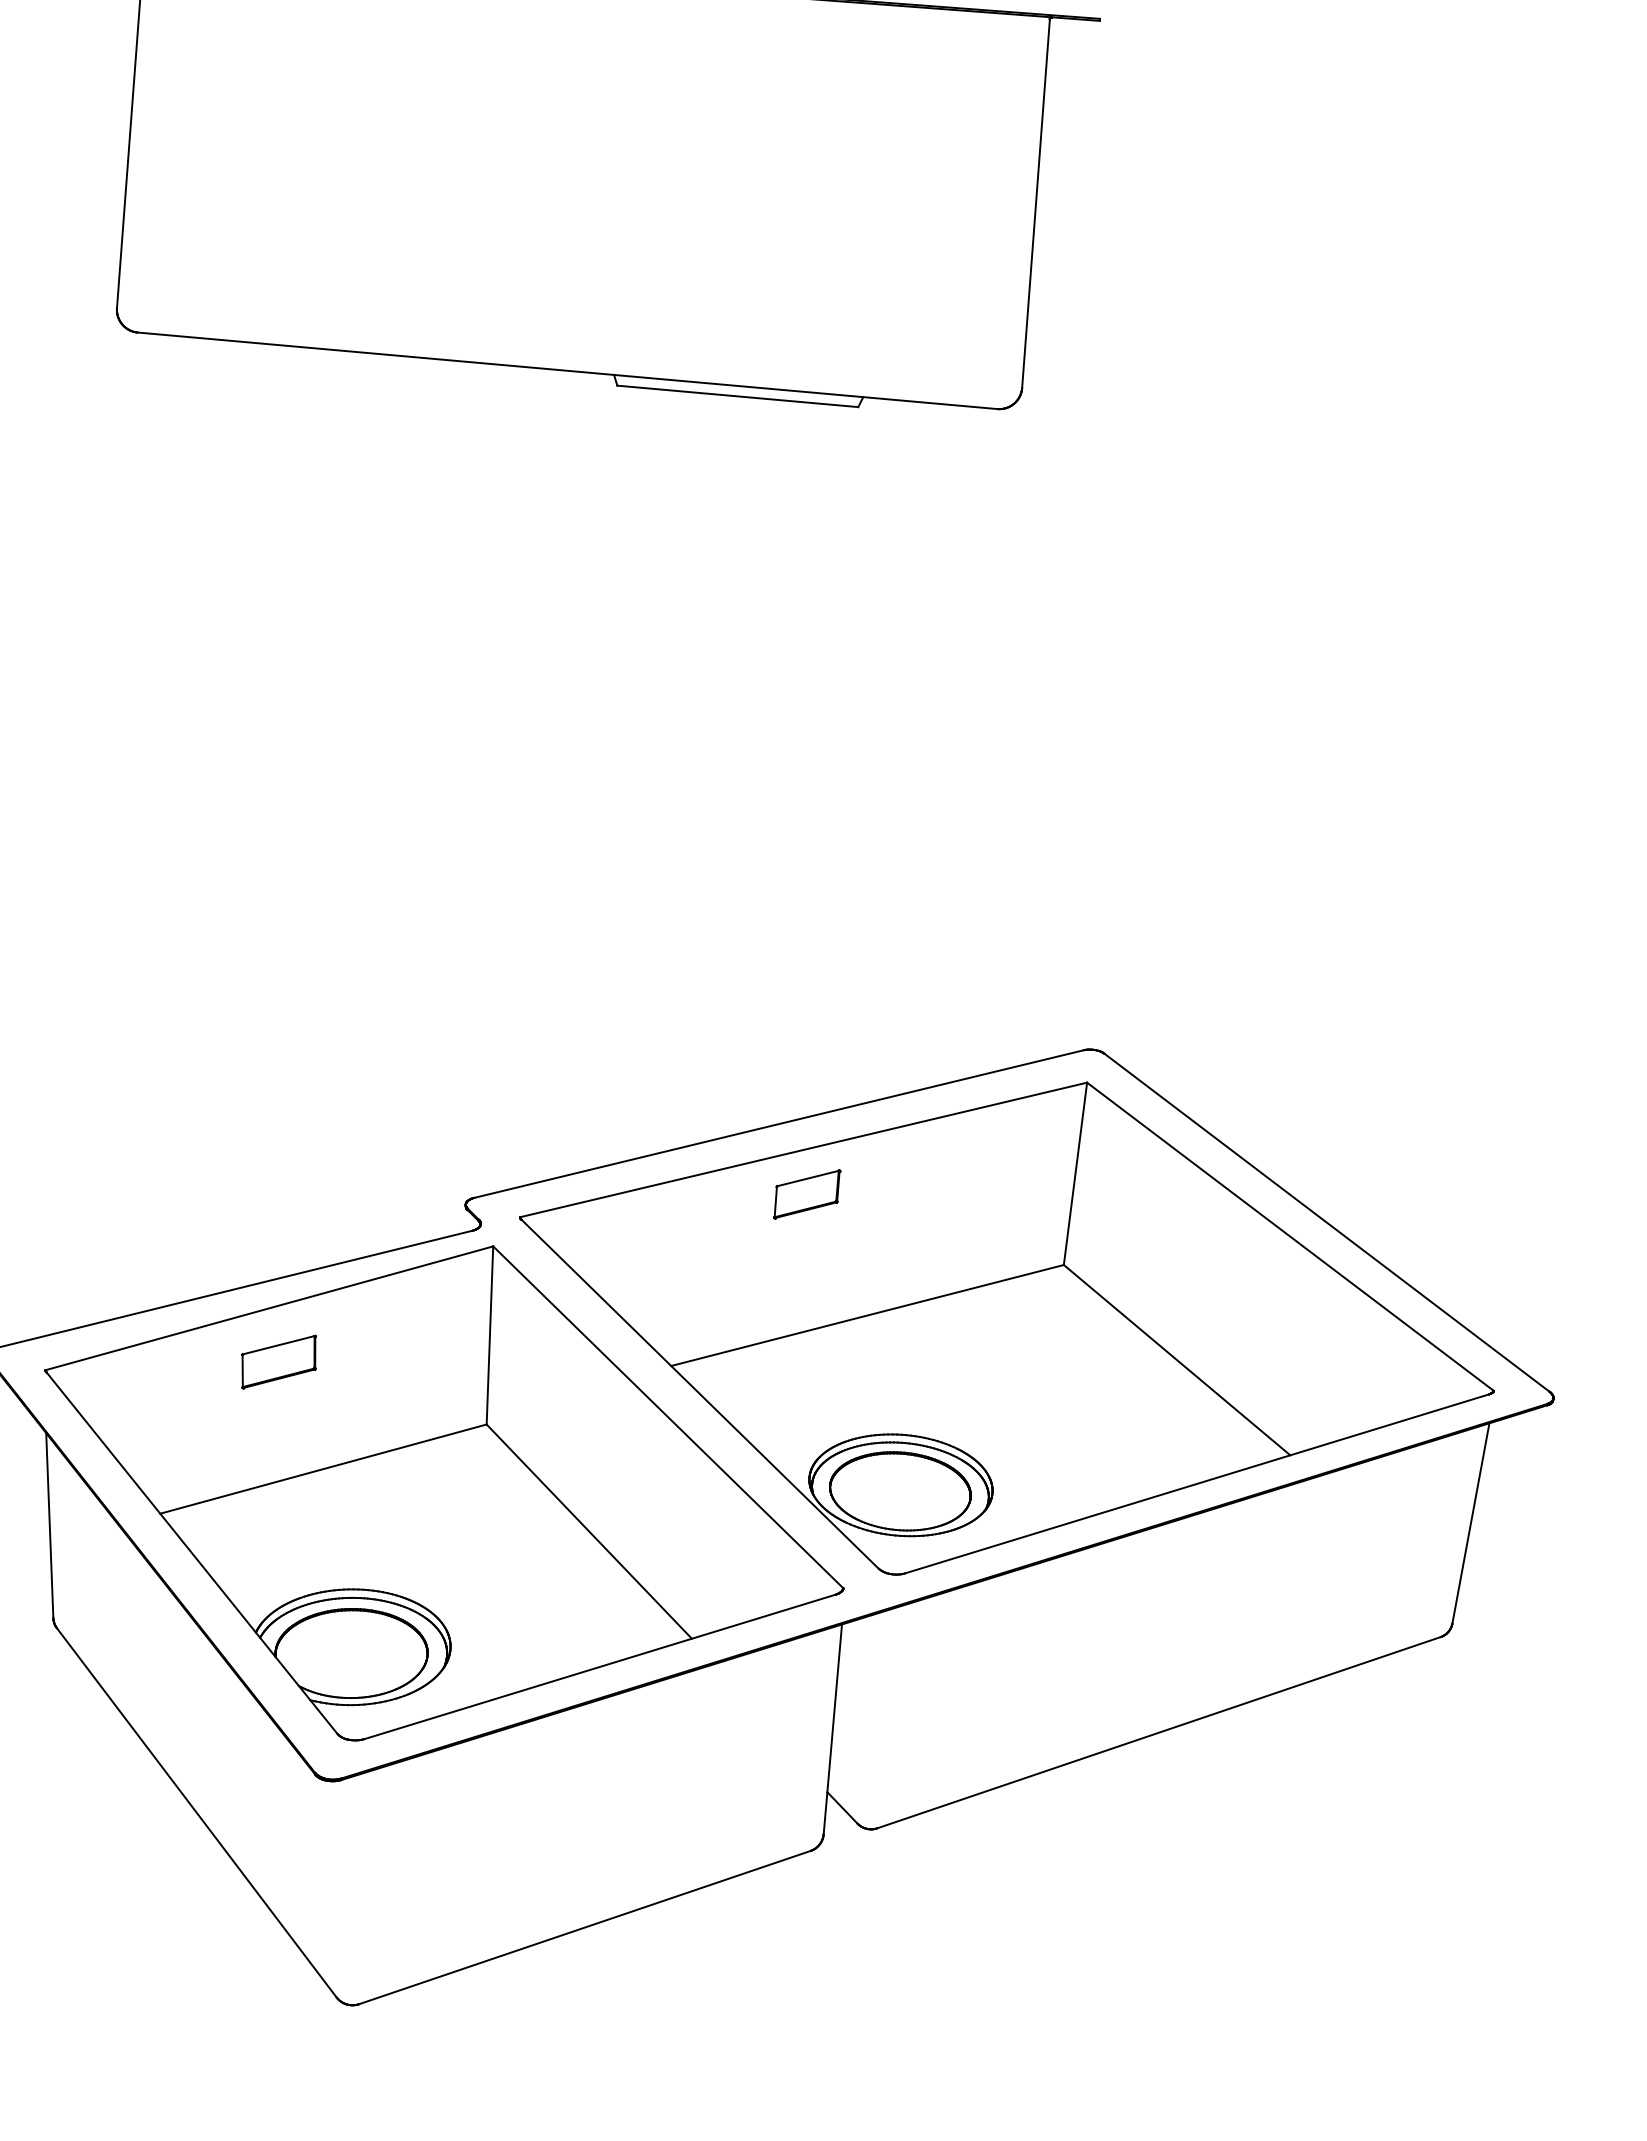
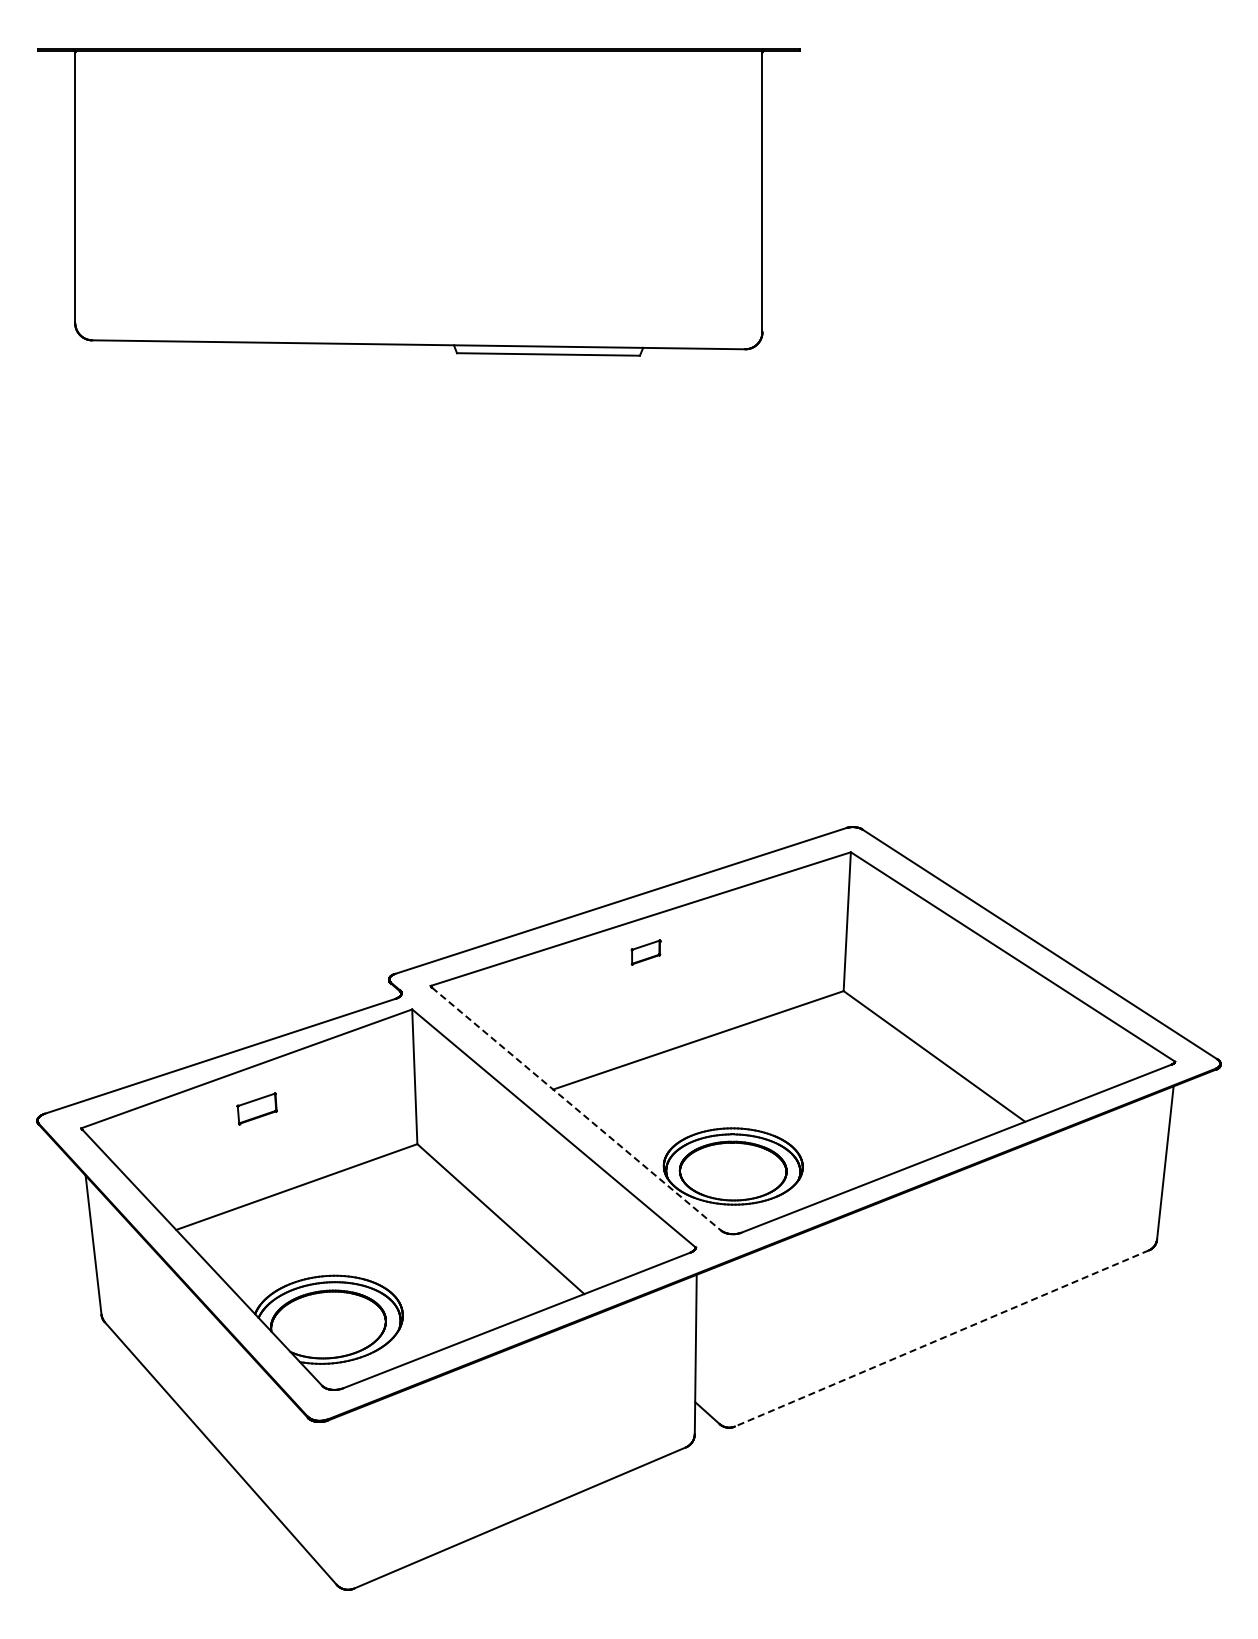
part: (806, 1194) -> (645, 952), size x0.6
part: (279, 1361) -> (257, 1108), size x0.7
line: (699, 1394) -> (576, 1109), solid -> dashed
line: (1158, 1732) -> (941, 1338), solid -> dashed

